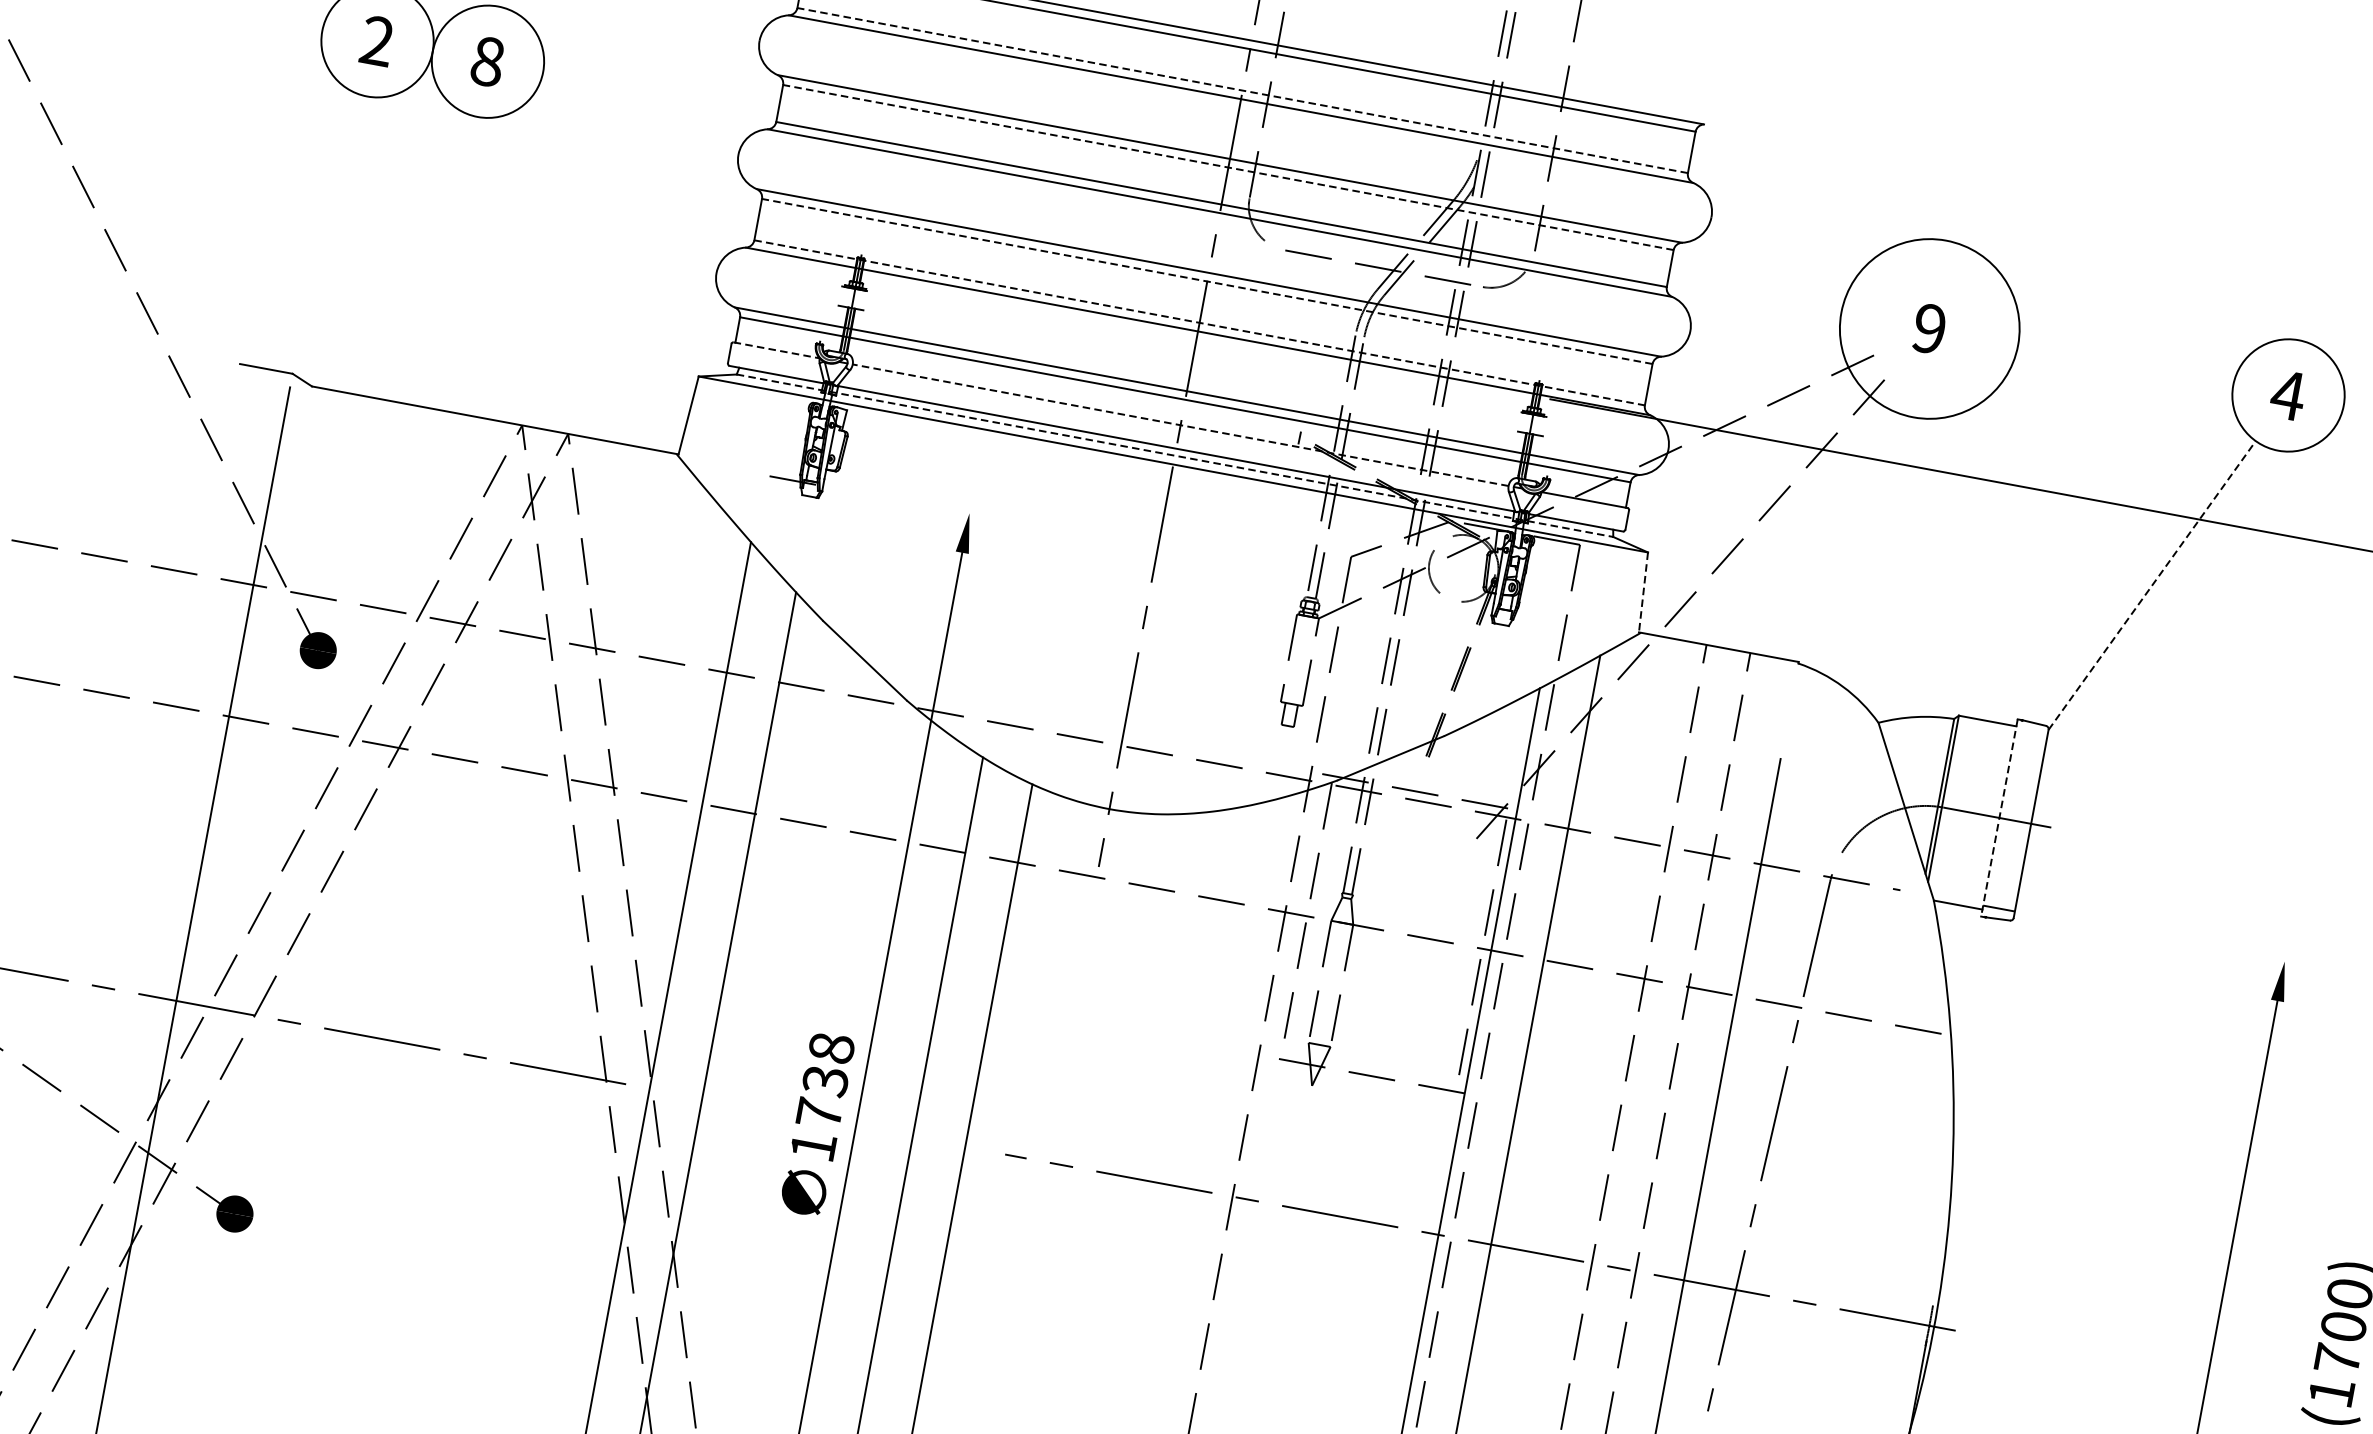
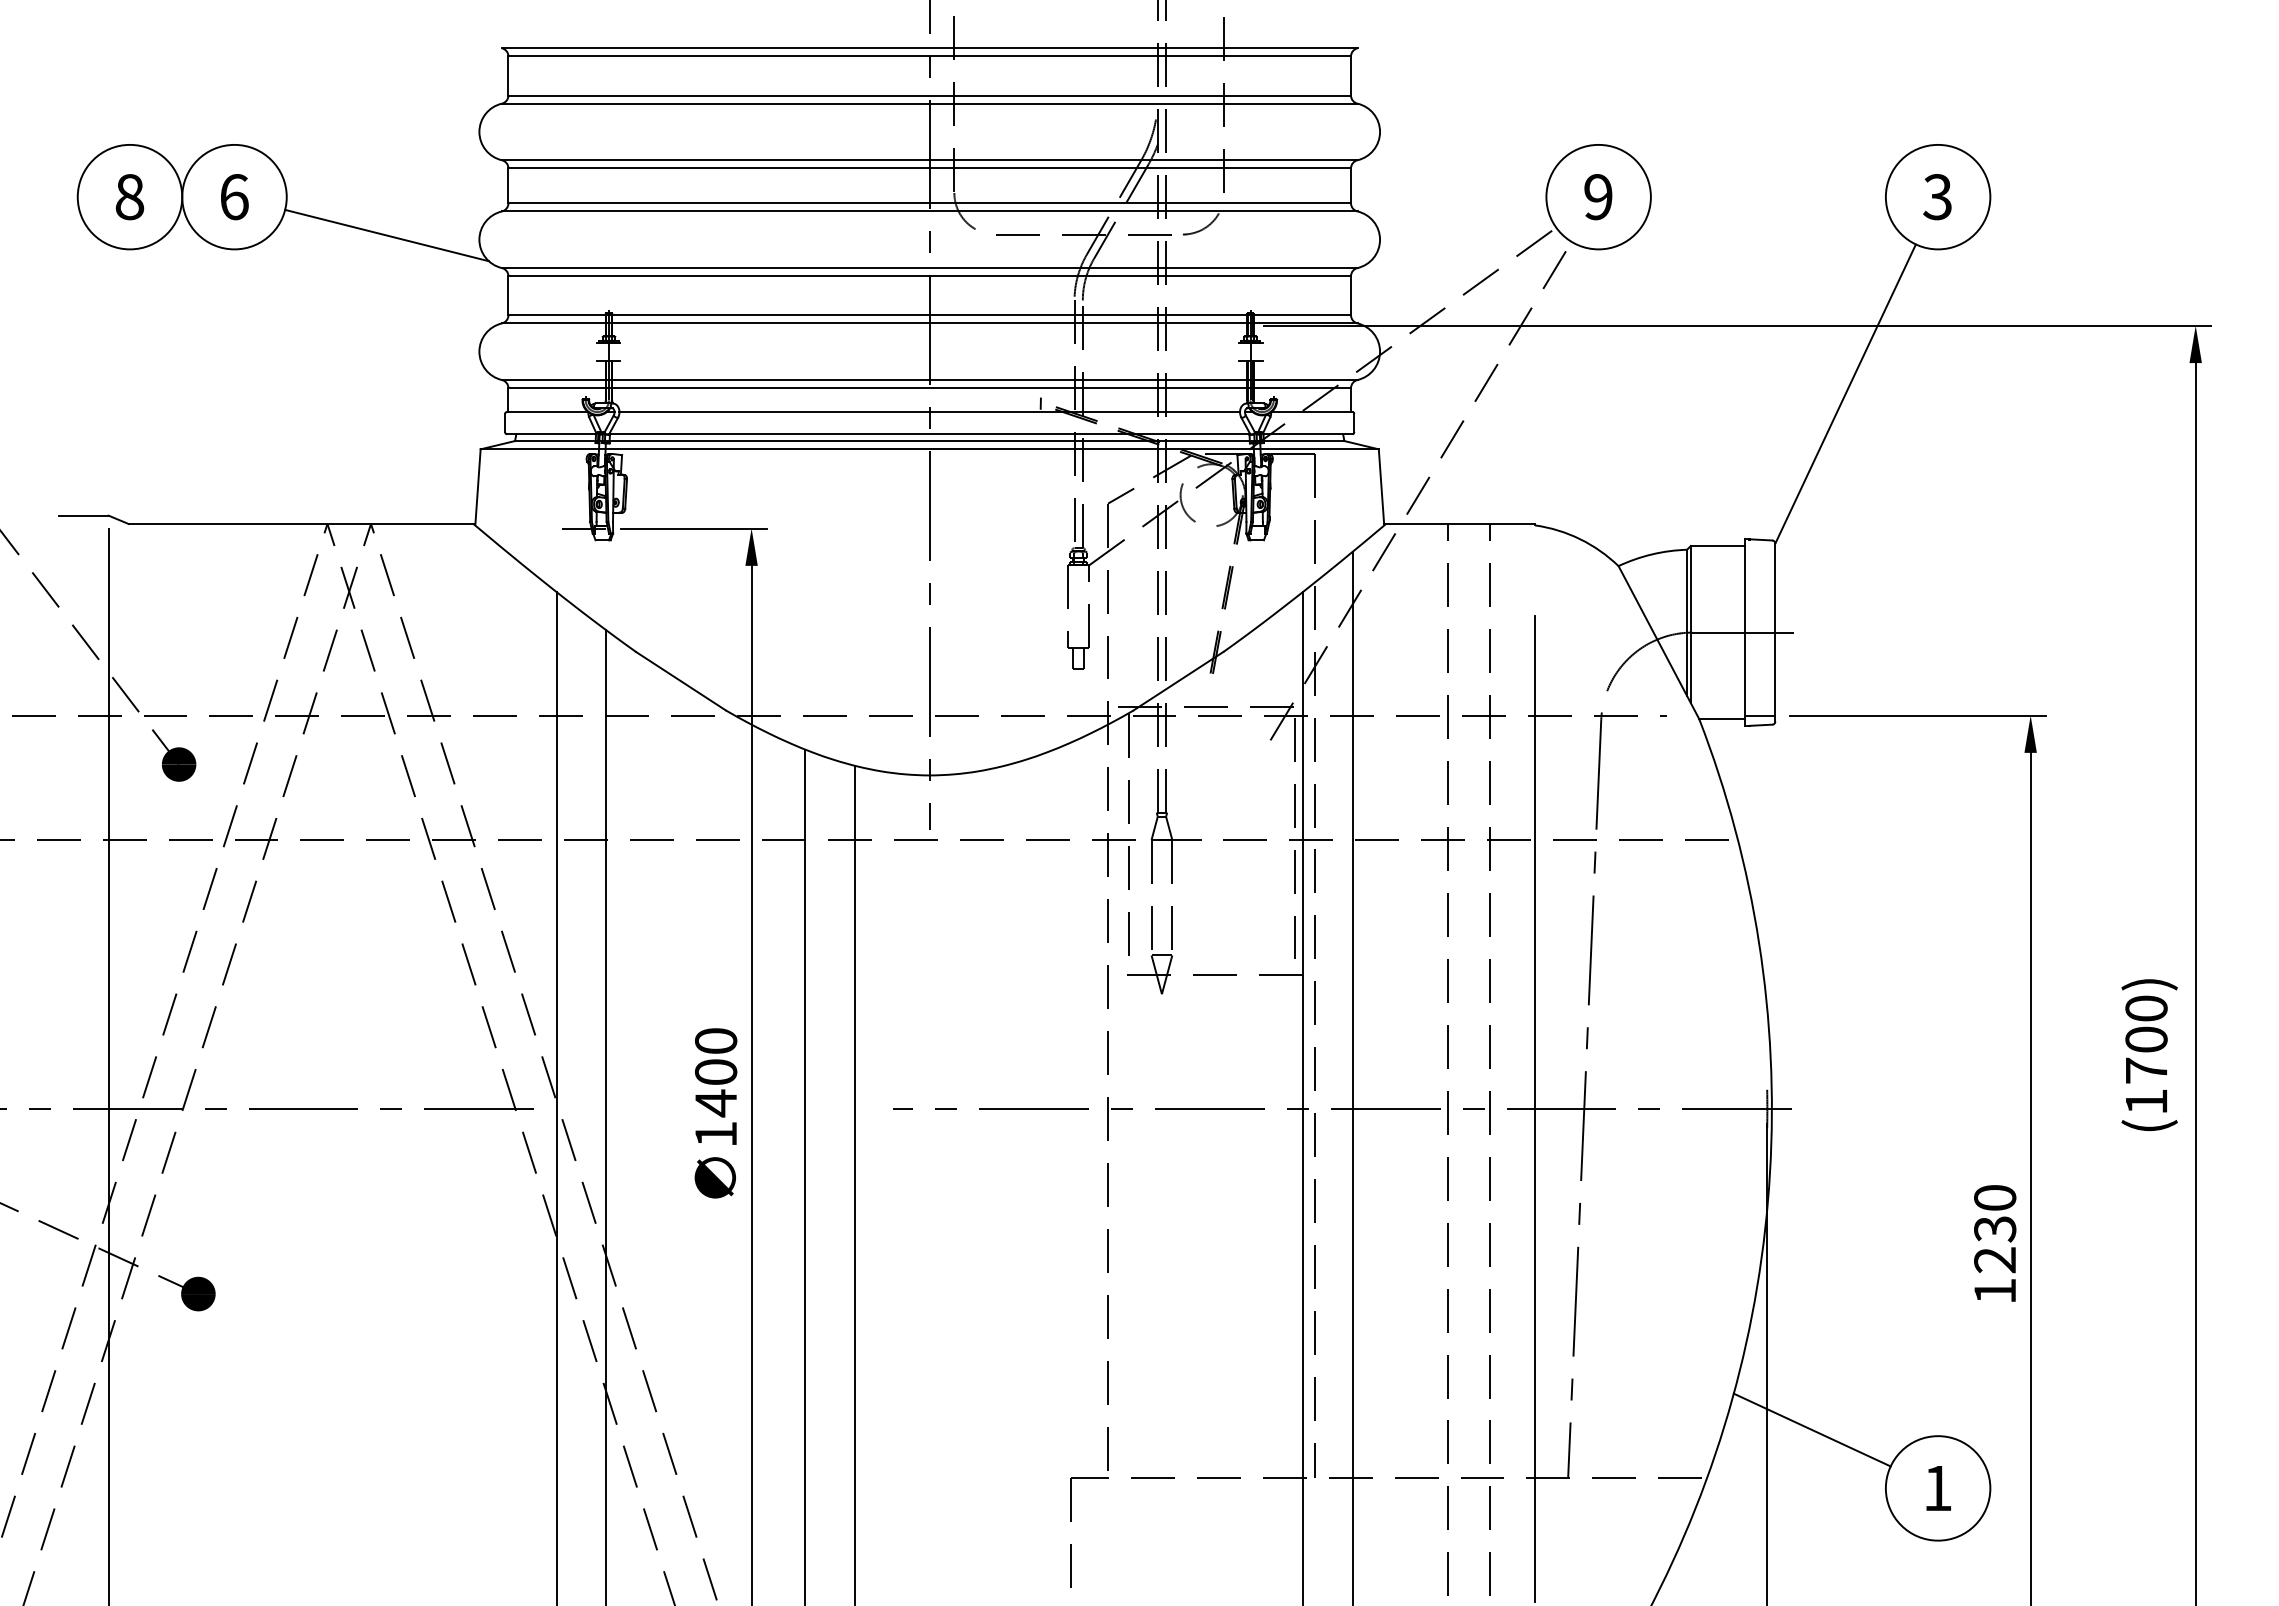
text: (376, 41) -> (129, 197), 2 -> 8
text: (487, 62) -> (234, 197), 8 -> 6
line: (1242, 90) -> (929, 95), dashed -> solid
line: (641, 132) -> (386, 235), added
line: (1228, 167) -> (929, 168), dashed -> solid
line: (1206, 281) -> (929, 276), dashed -> solid
line: (1200, 323) -> (930, 315), dashed -> solid
circle: (1929, 328) -> (1598, 196), size x0.62
line: (776, 350) -> (547, 412), dashed -> solid
text: (2287, 395) -> (1937, 197), 4 -> 3
line: (1180, 425) -> (929, 412), dashed -> solid
line: (1174, 456) -> (929, 441), dashed -> solid
line: (908, 501) -> (693, 528), added
line: (2152, 584) -> (1845, 393), dashed -> solid
line: (1643, 593) -> (1381, 487), dashed -> solid
line: (1999, 818) -> (1745, 633), dashed -> solid
line: (2165, 939) -> (1917, 715), added
text: (825, 1081) -> (716, 1072), 1738 -> 1400

